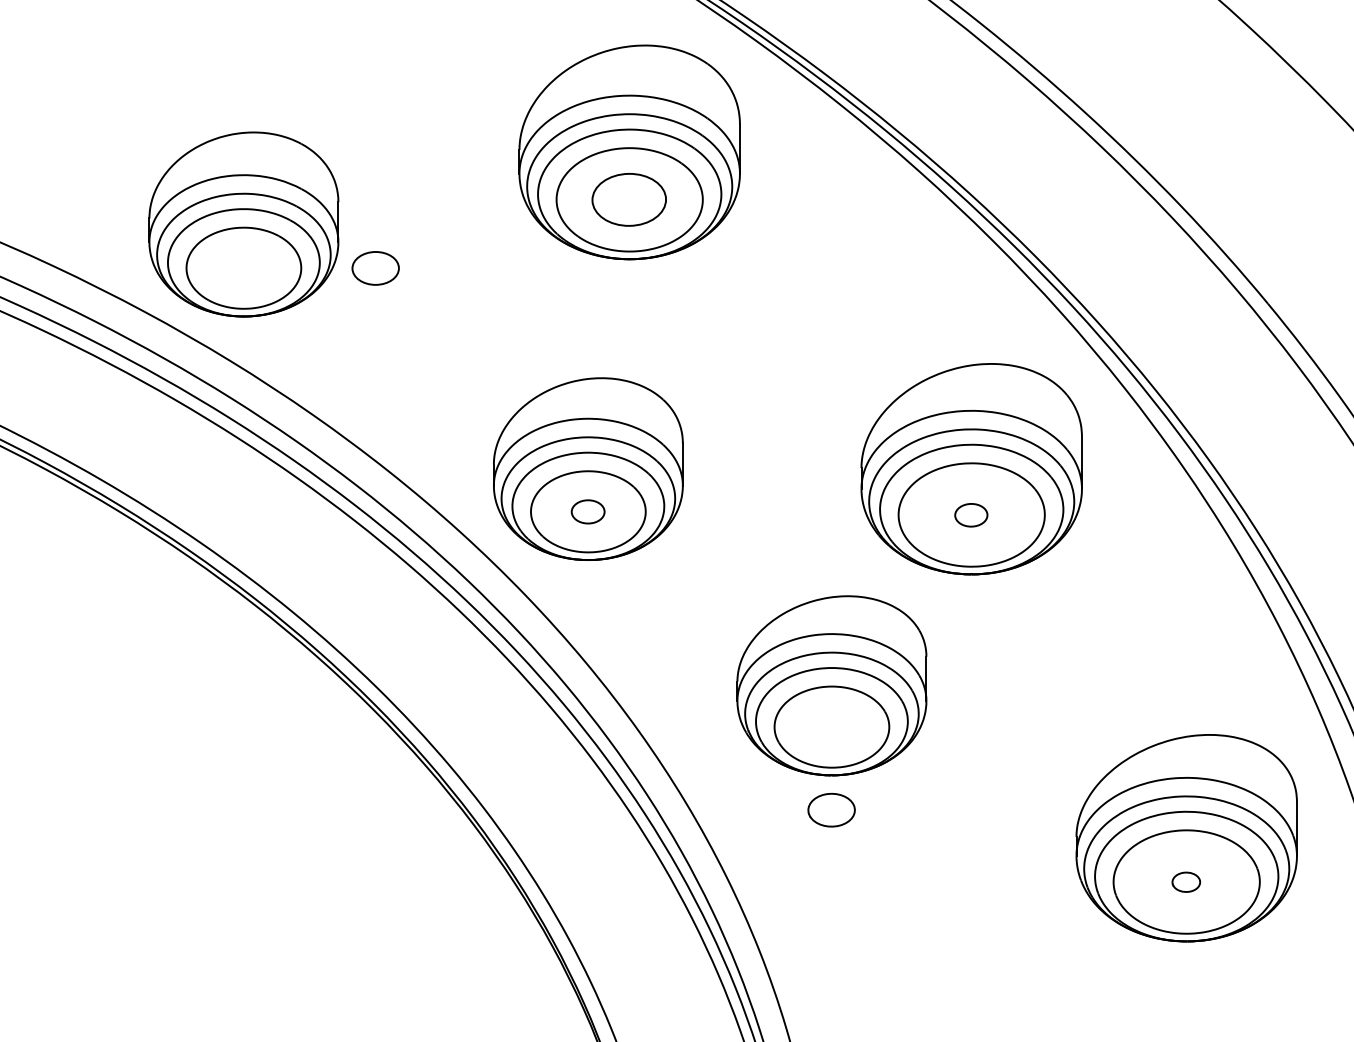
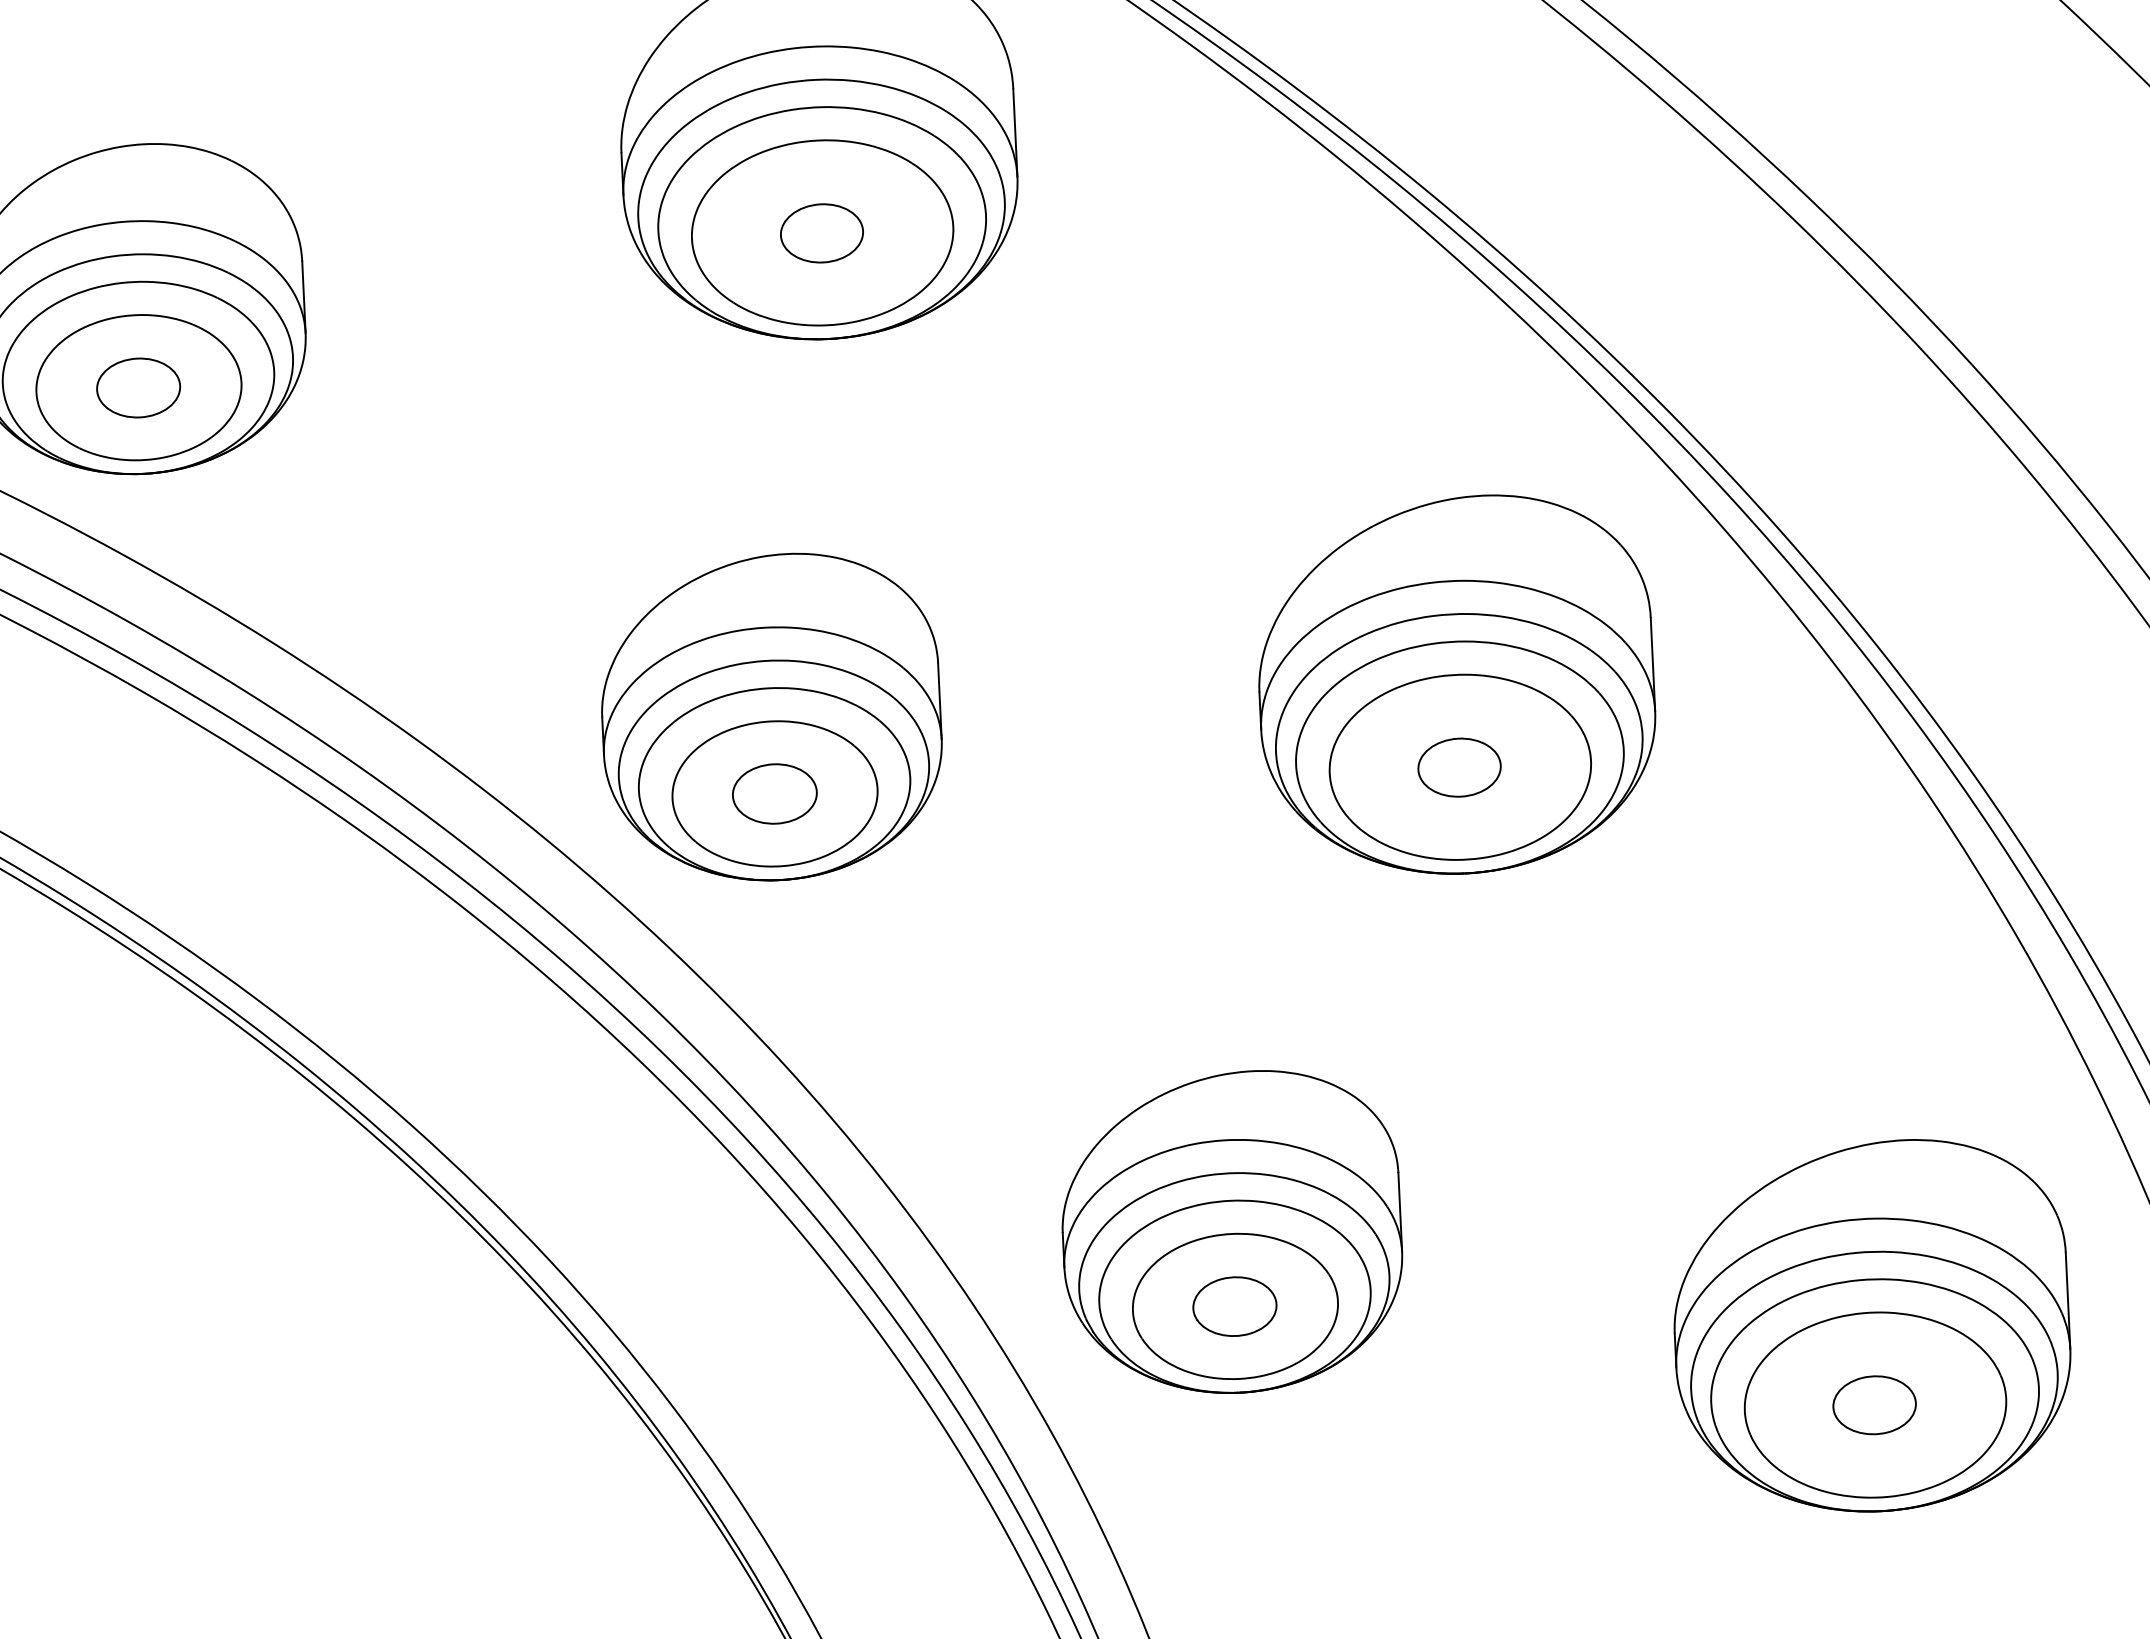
part: (629, 200) -> (822, 234), size x0.62
part: (375, 268) -> (138, 388), moved
part: (587, 511) -> (773, 793), size x1.43
part: (971, 515) -> (1460, 768), size x1.43
part: (831, 685) -> (1231, 1232), moved
part: (1186, 882) -> (1875, 1405), size x1.67

